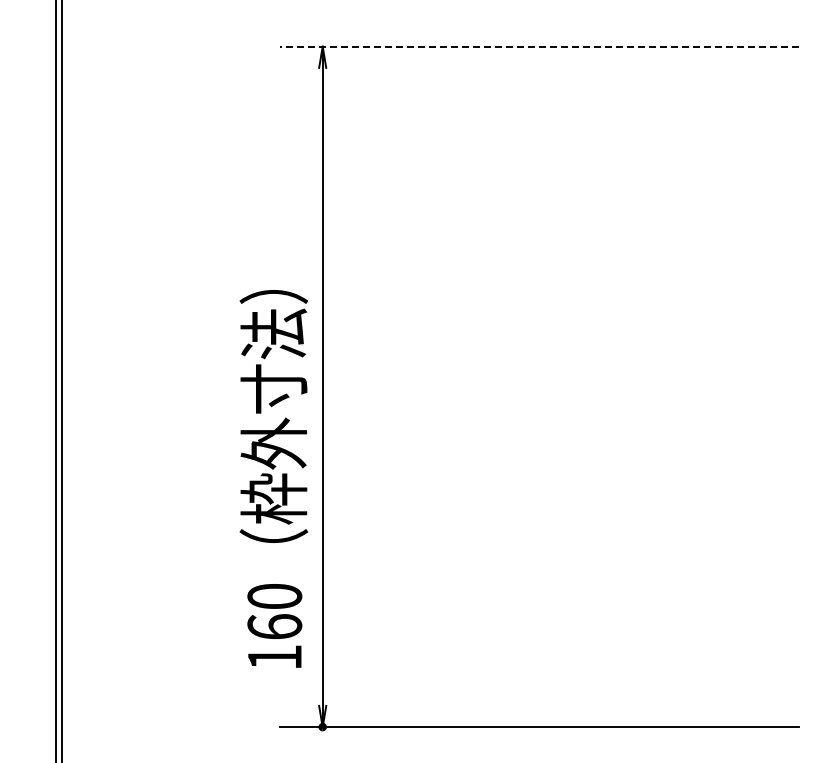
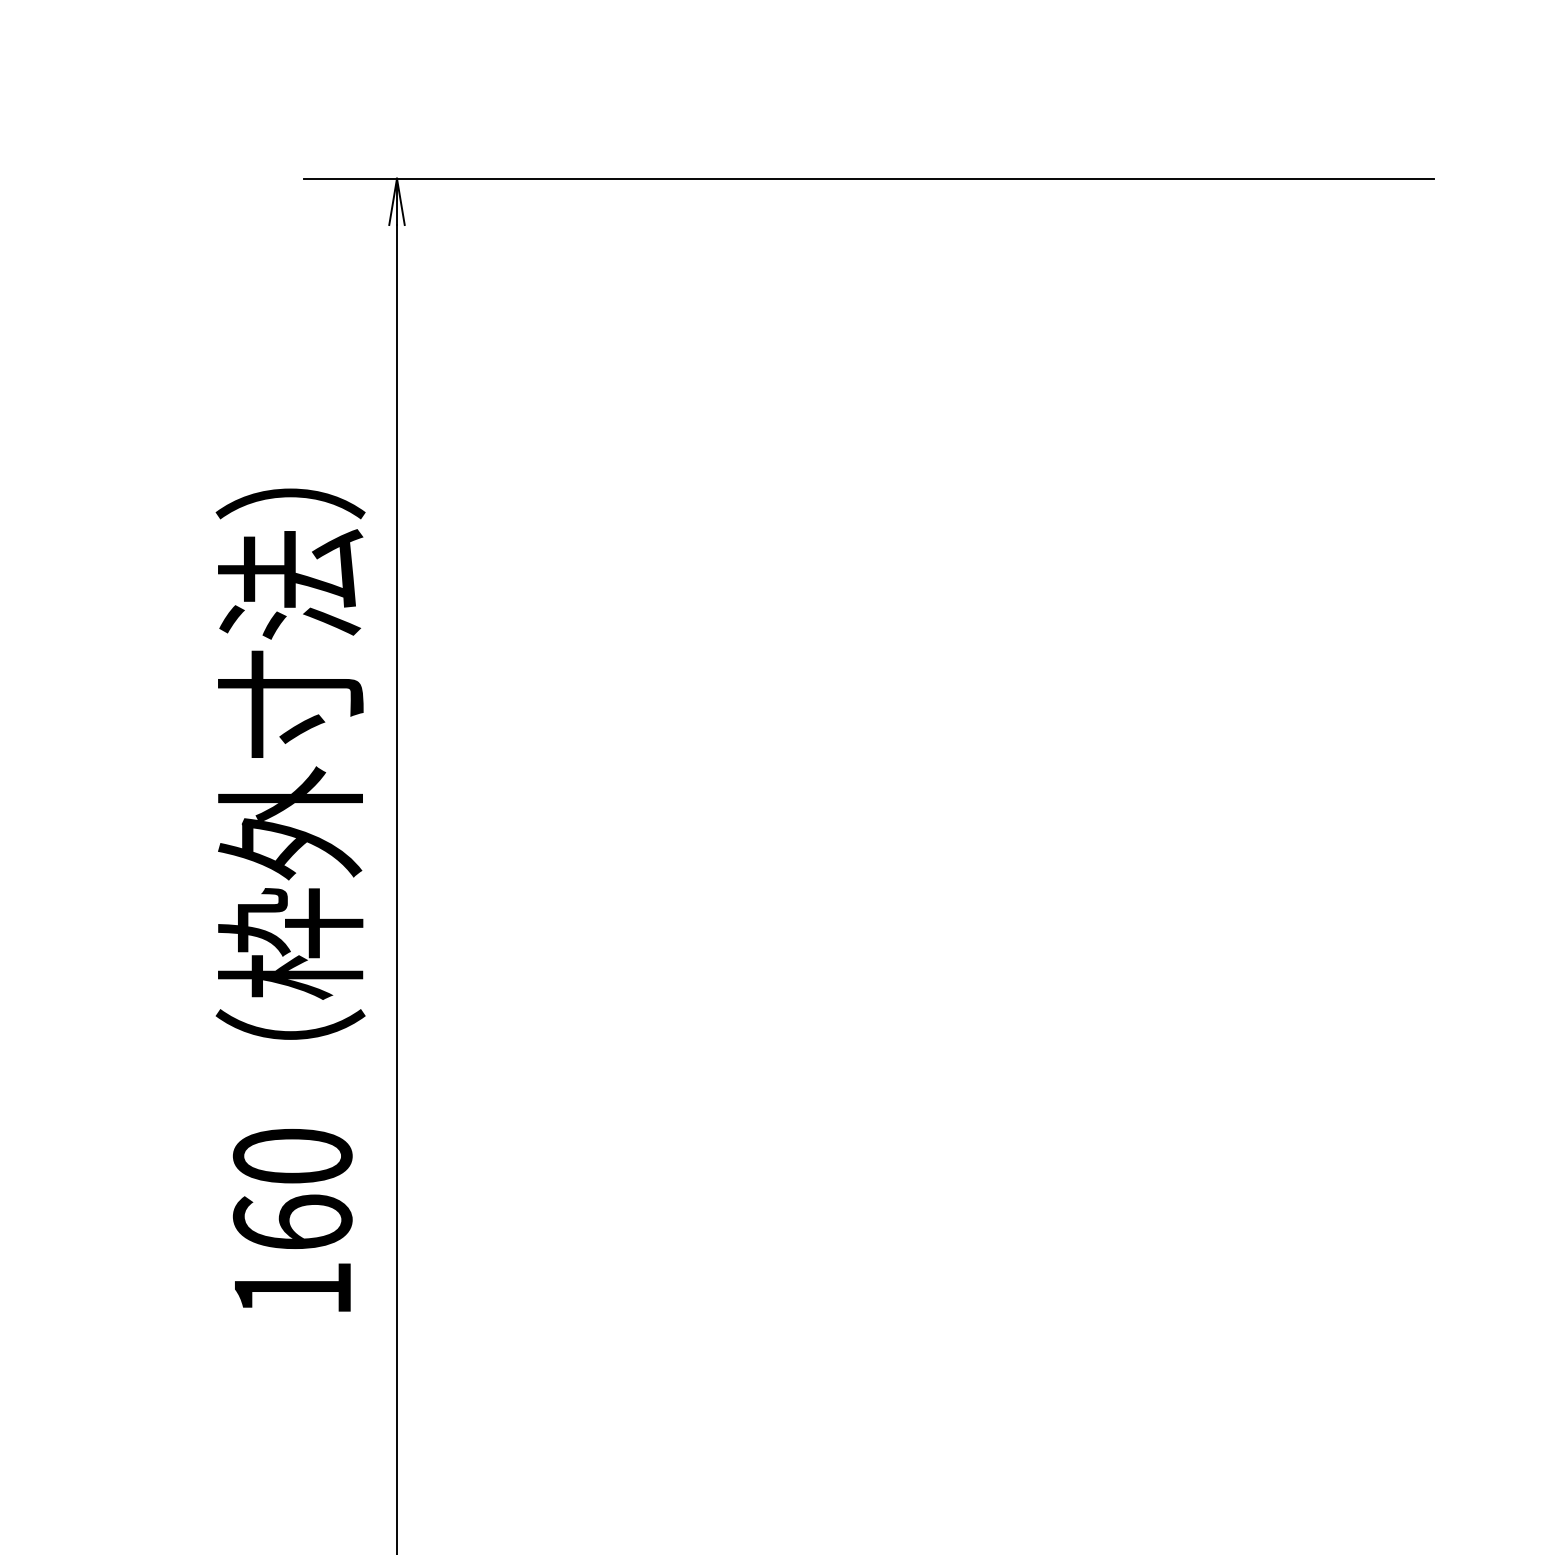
line: (538, 46) -> (867, 178), dashed -> solid
text: (273, 478) -> (289, 899), moved

